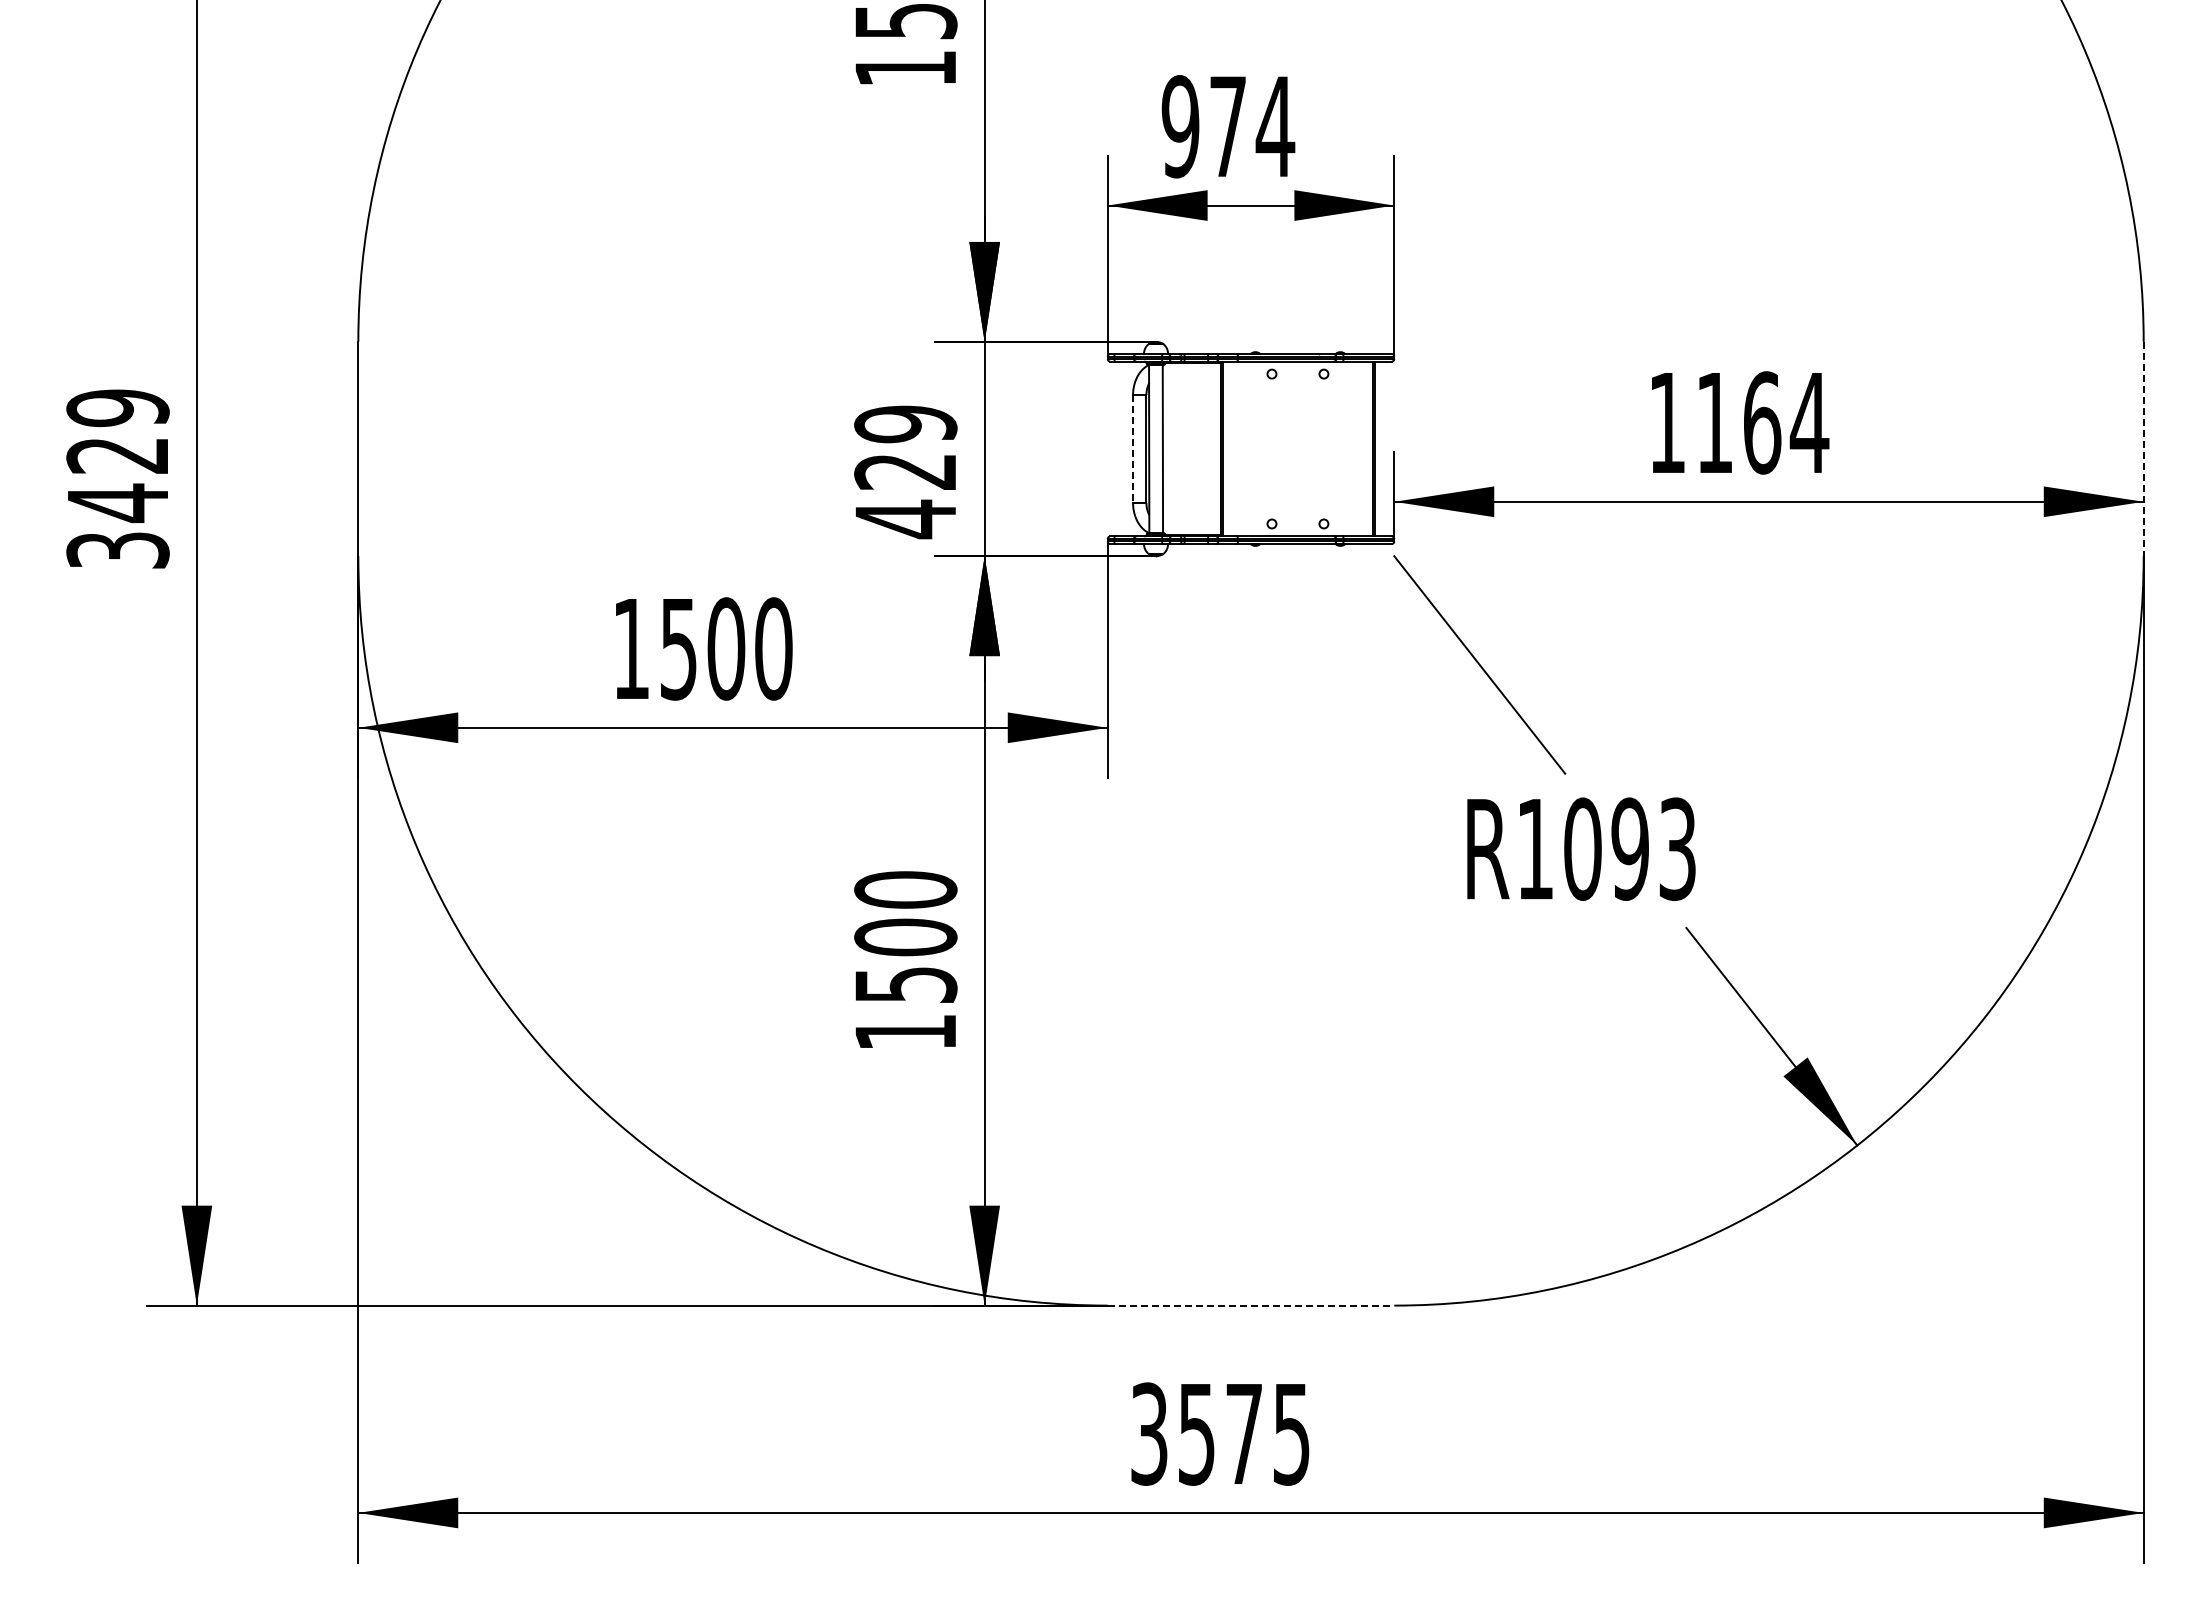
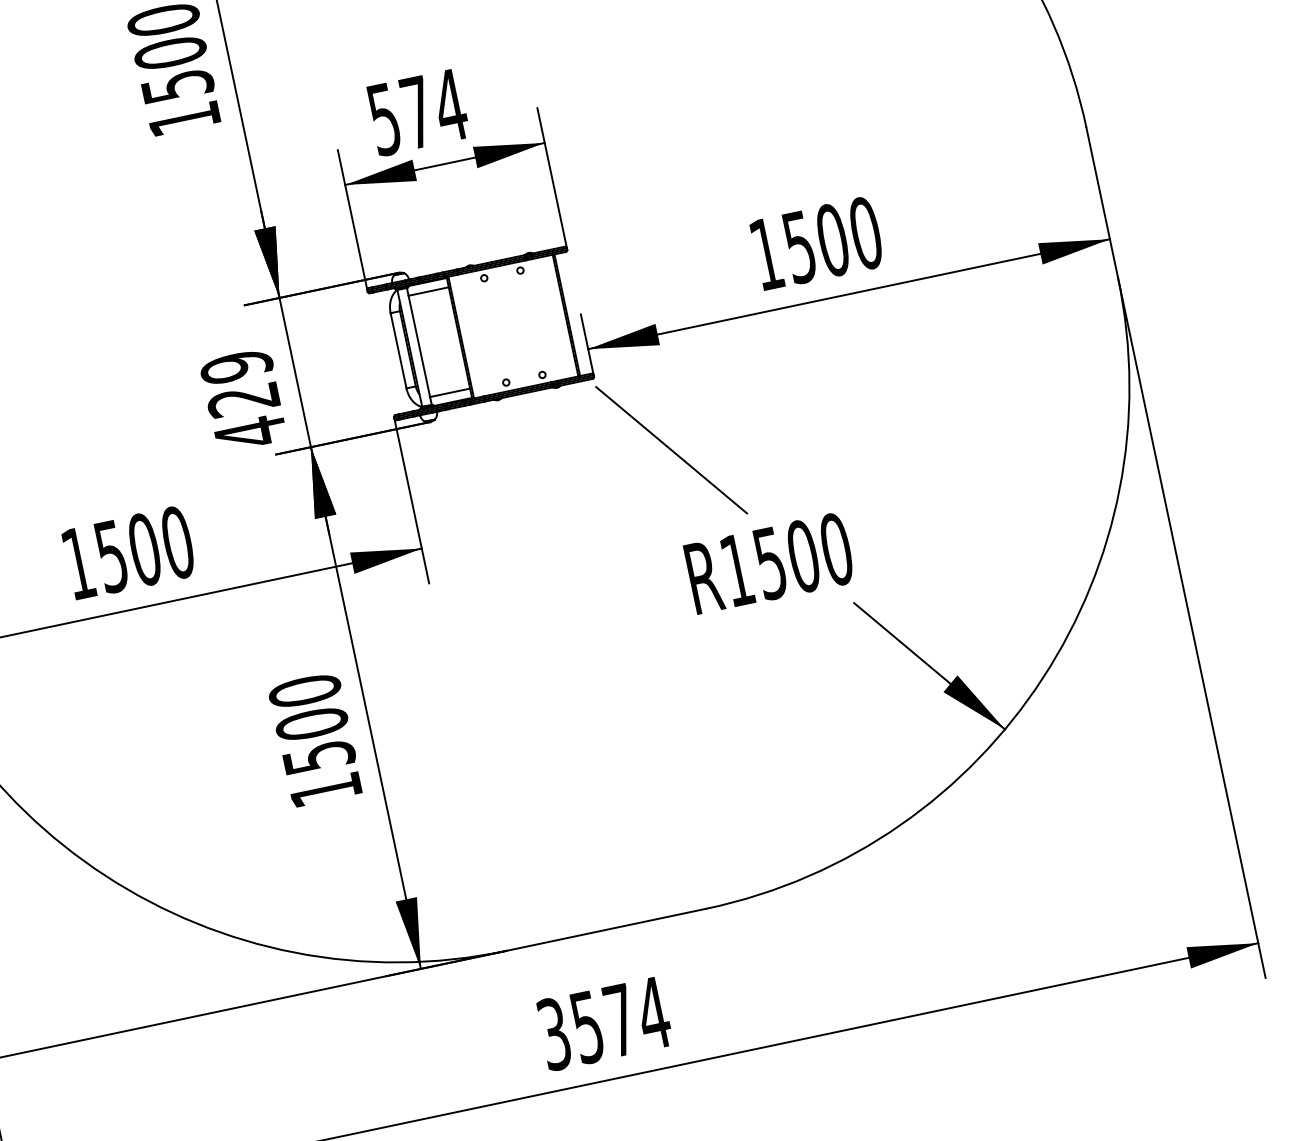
text: (1180, 126) -> (384, 119), 974 -> 574
line: (1191, 376) -> (428, 291), added
text: (1763, 422) -> (833, 239), 1164 -> 1500
line: (1133, 449) -> (398, 351), dashed -> solid
line: (2143, 449) -> (1102, 202), dashed -> solid
line: (1191, 521) -> (449, 392), added
text: (1630, 848) -> (803, 555), R1093 -> R1500
line: (1251, 1305) -> (606, 929), dashed -> solid
text: (1291, 1434) -> (653, 1013), 3575 -> 3574

